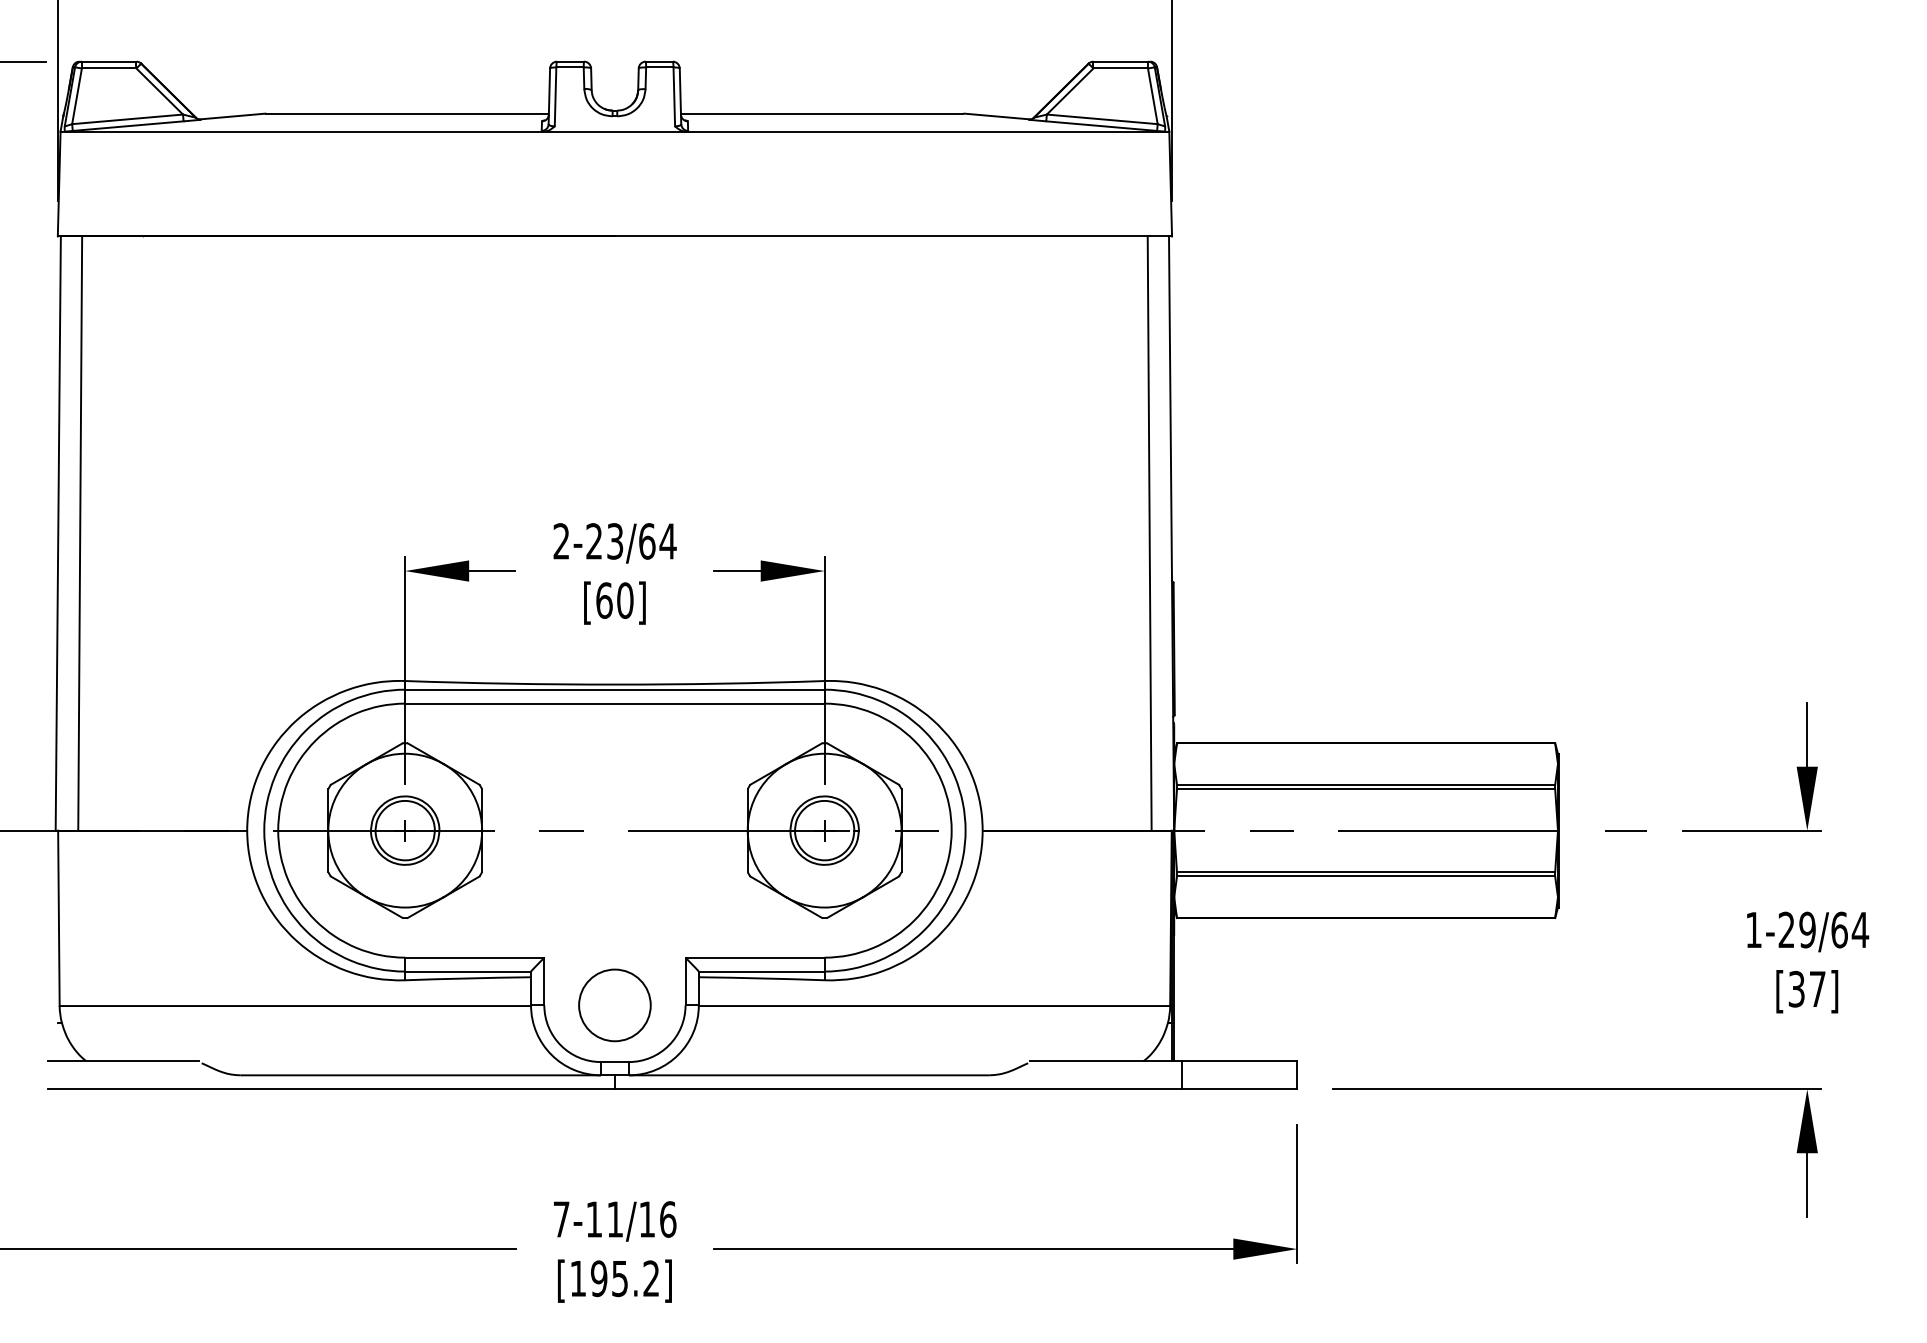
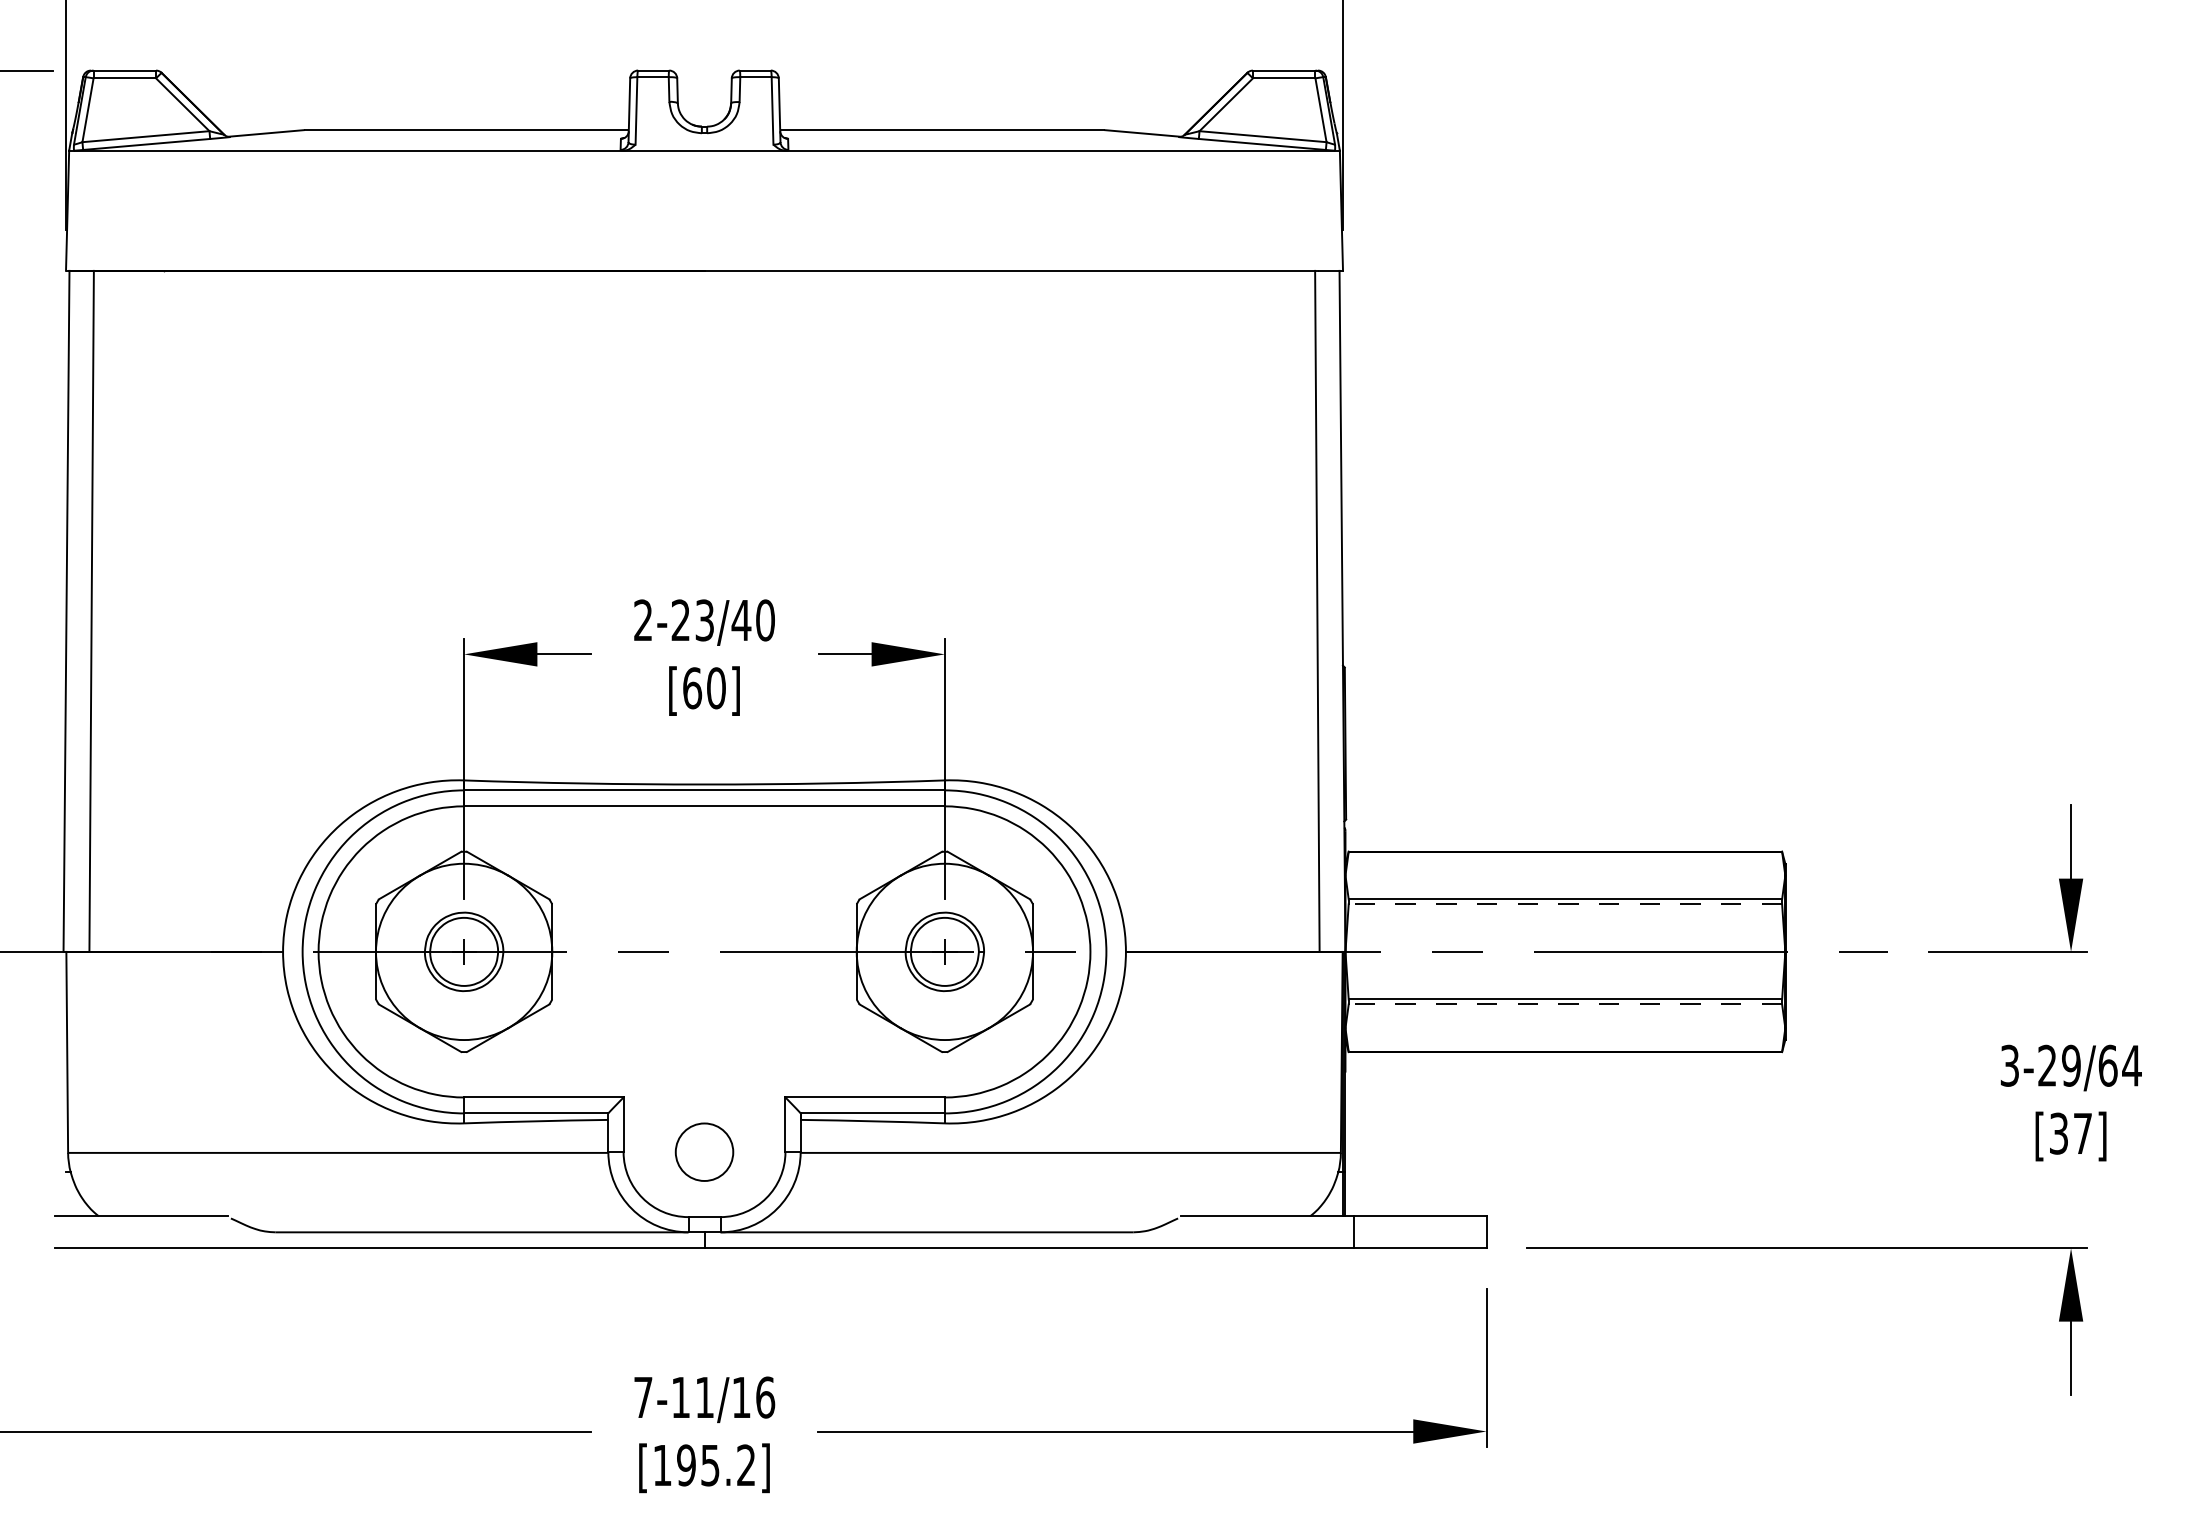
text: (657, 541) -> (753, 620), 2-23/64 -> 2-23/40
line: (1365, 789) -> (1564, 904), solid -> dashed
line: (1365, 876) -> (1564, 1004), solid -> dashed
text: (1753, 929) -> (2009, 1065), 1-29/64 -> 3-29/64
circle: (614, 1005) -> (704, 1152), size x0.7

